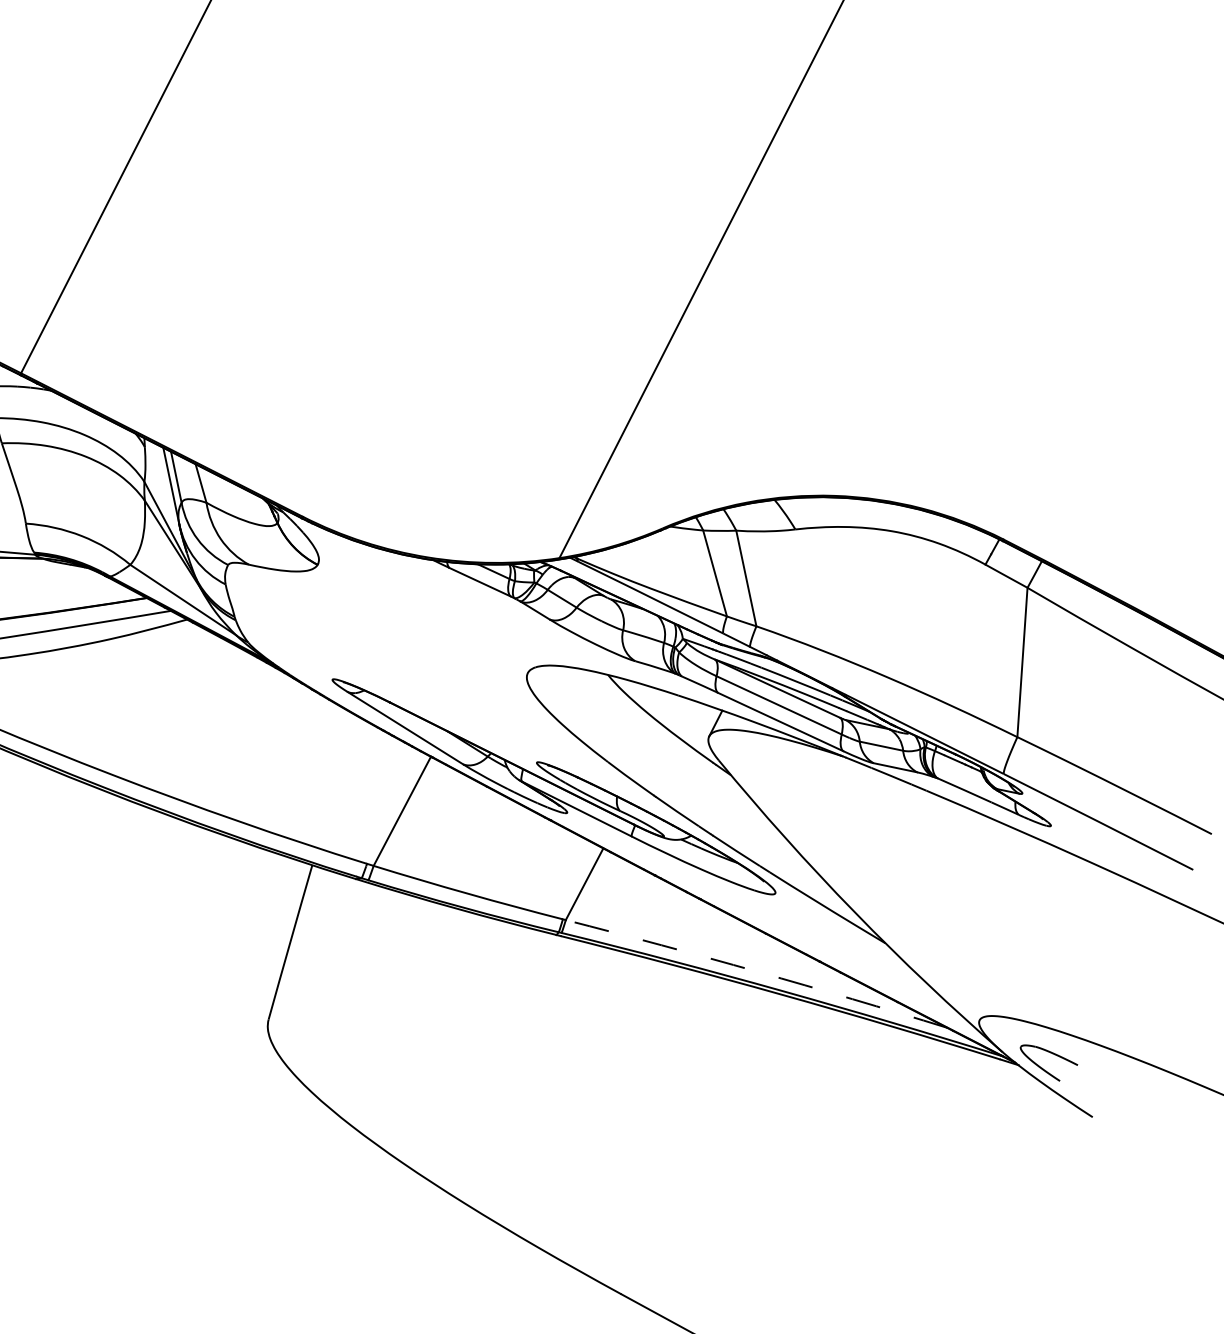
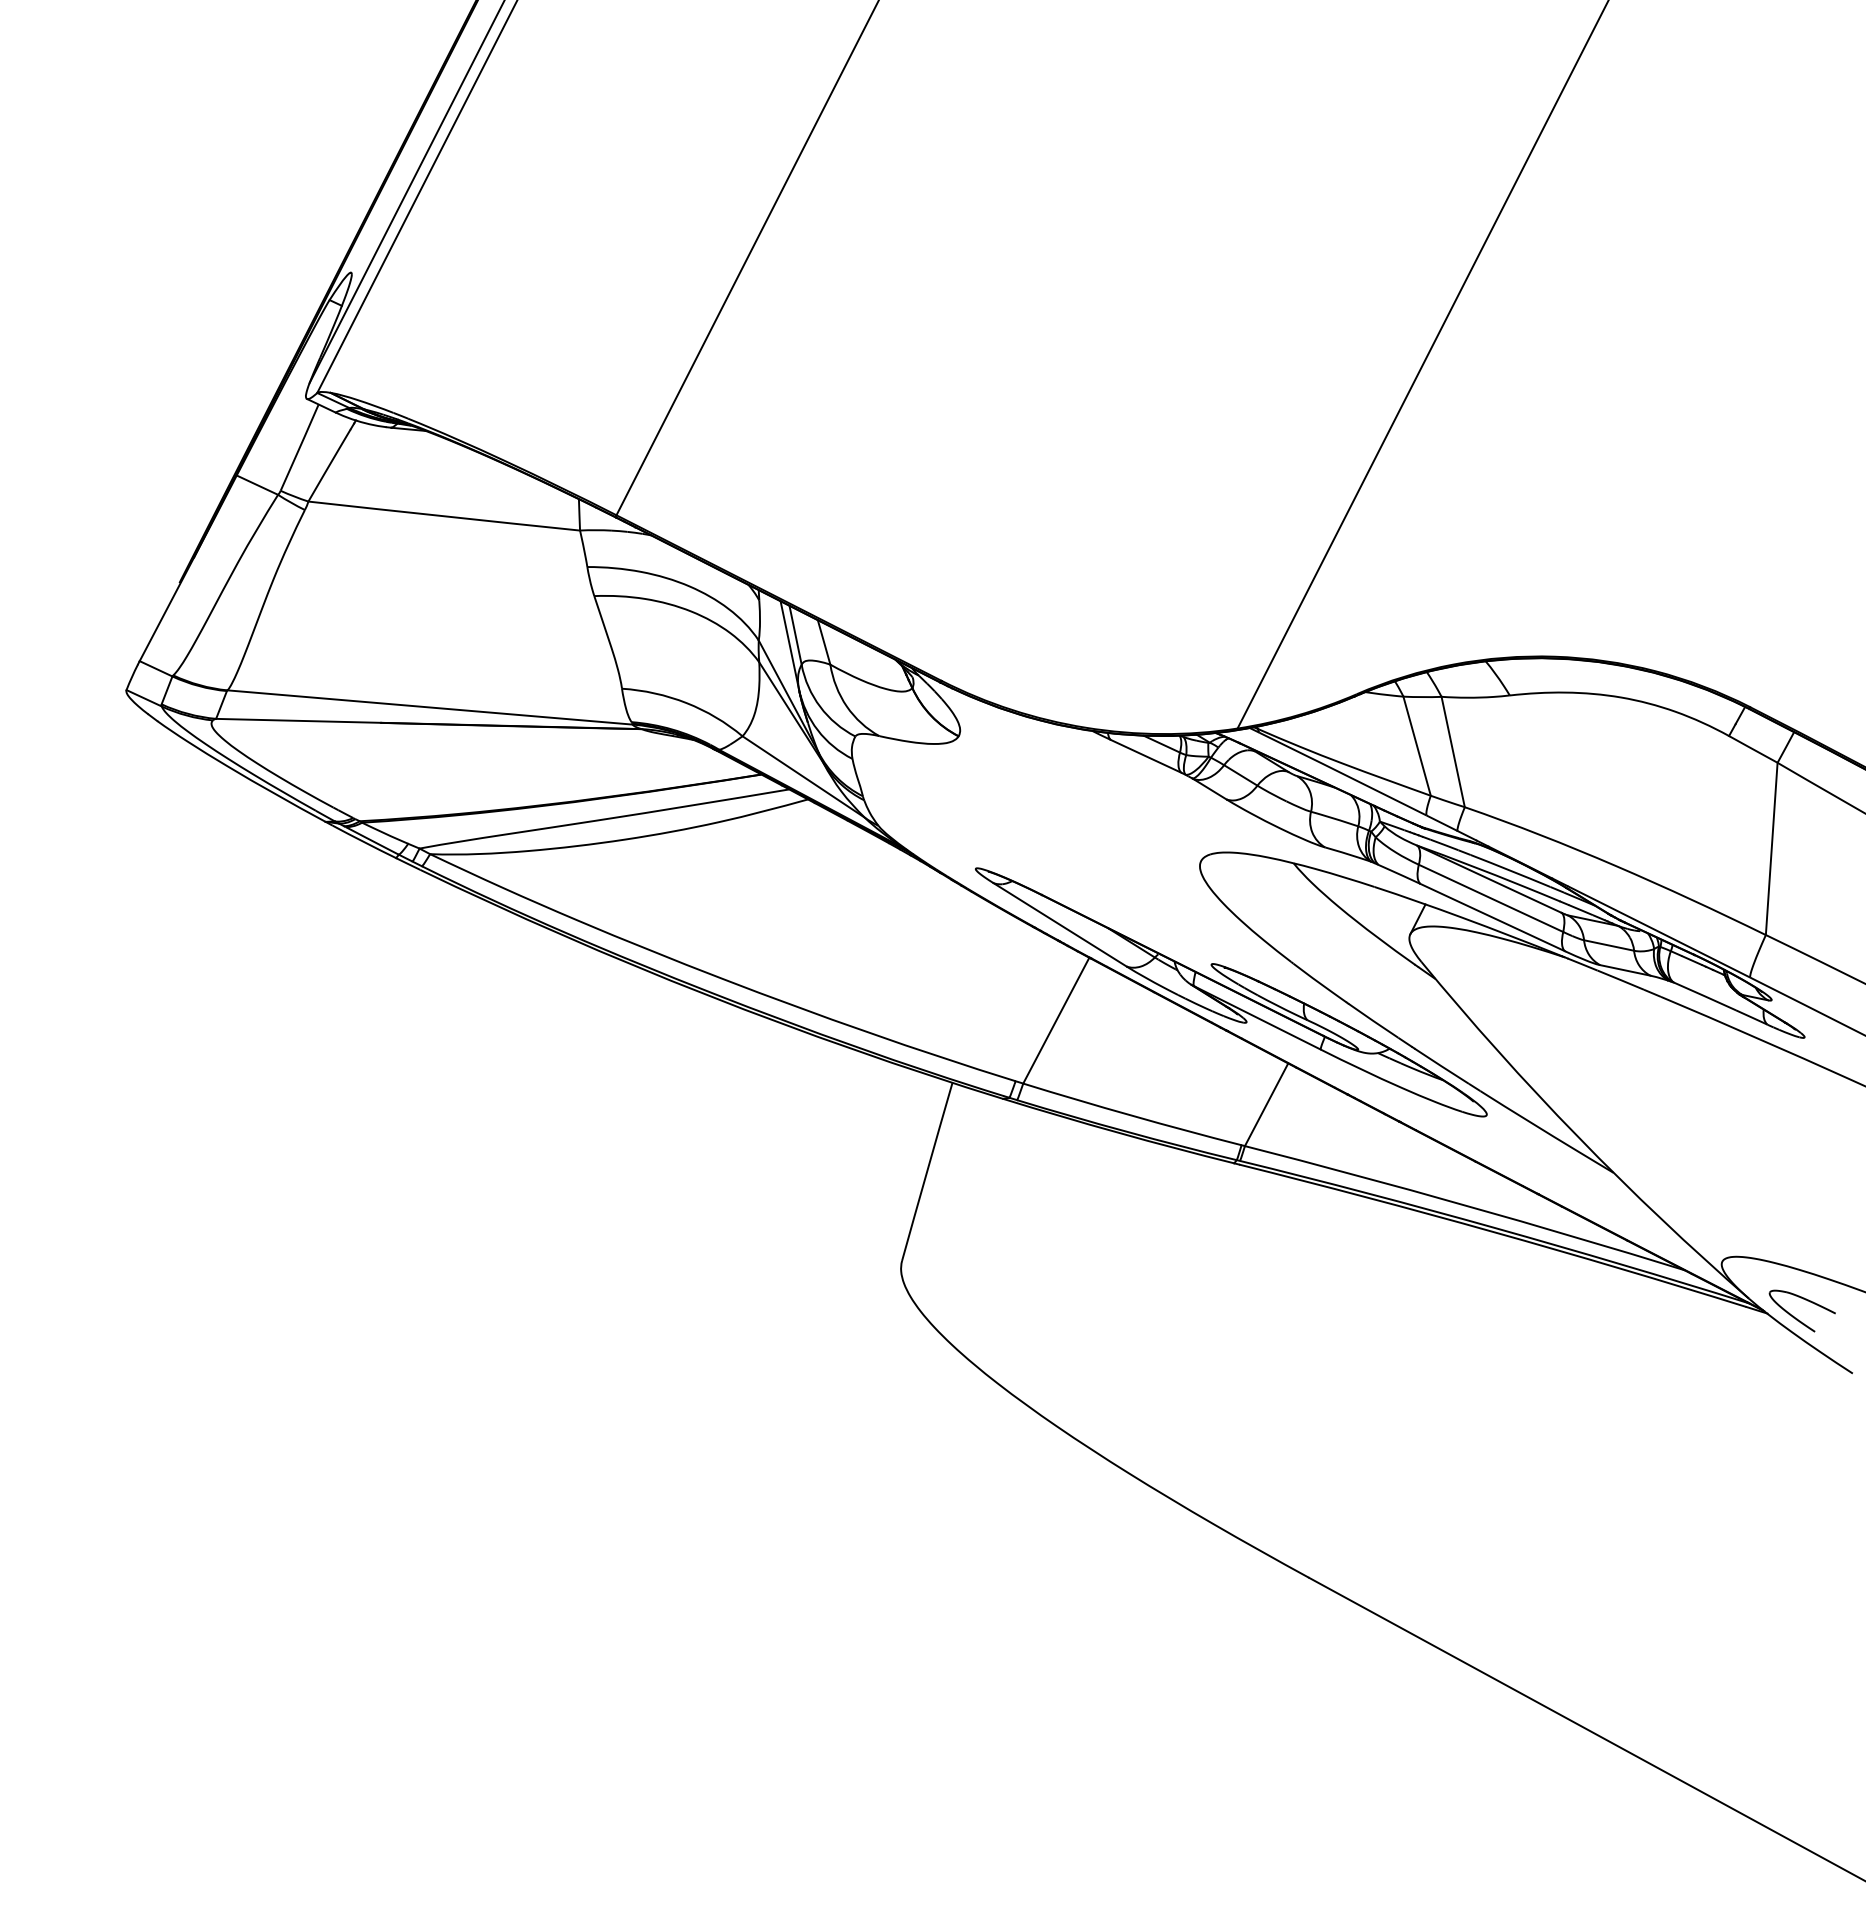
arc: (757, 971) -> (1465, 1205), dashed -> solid

